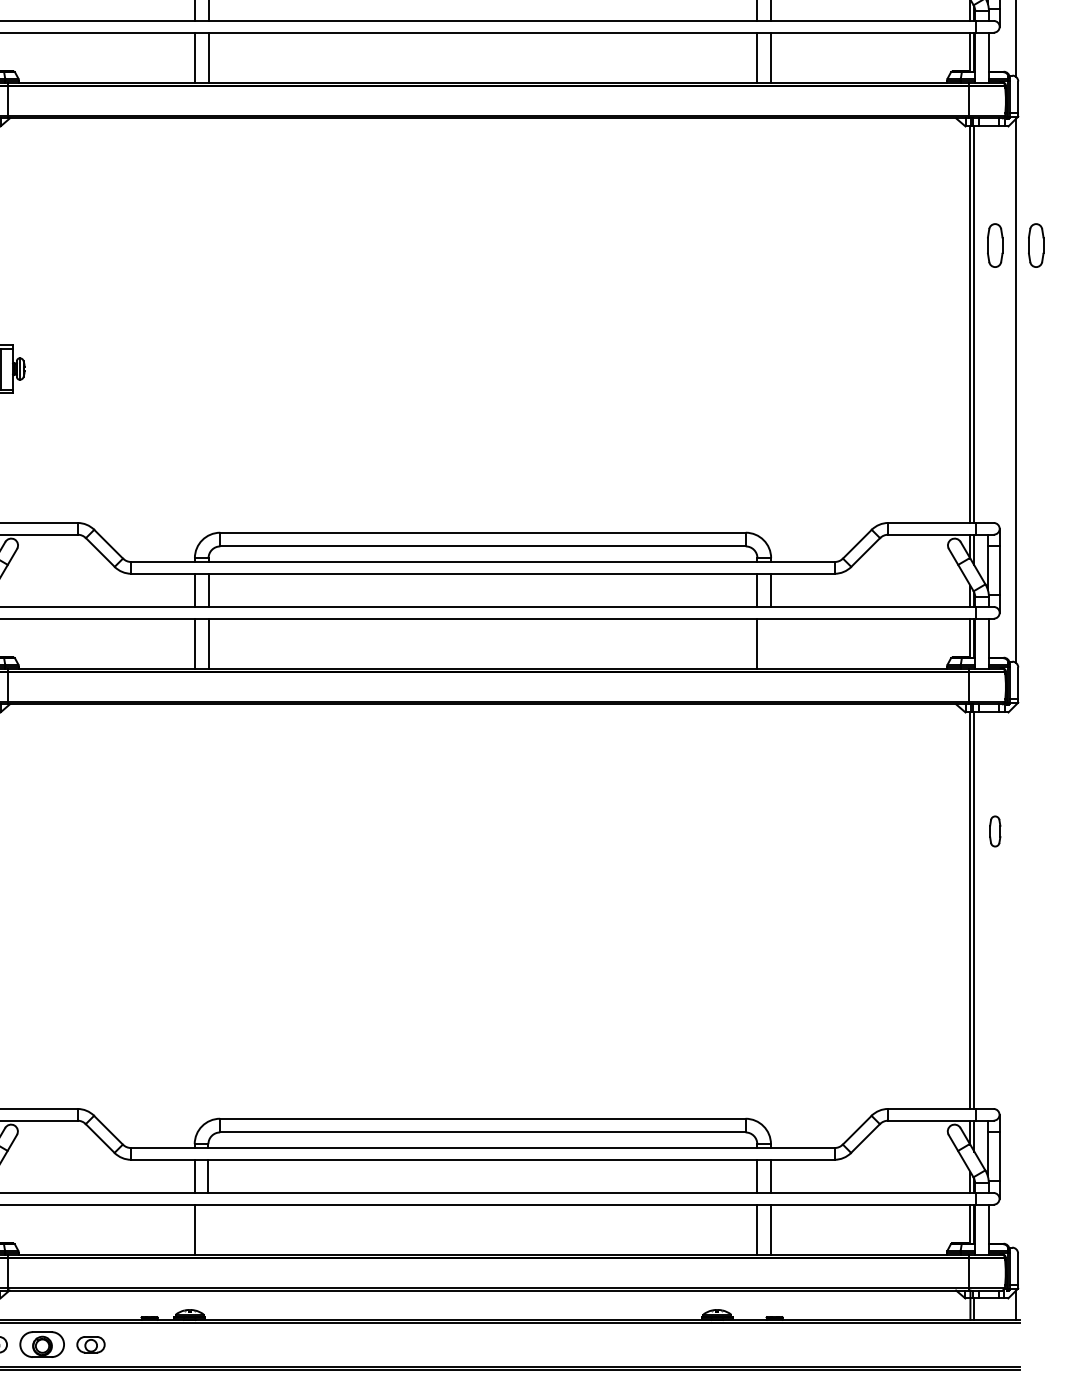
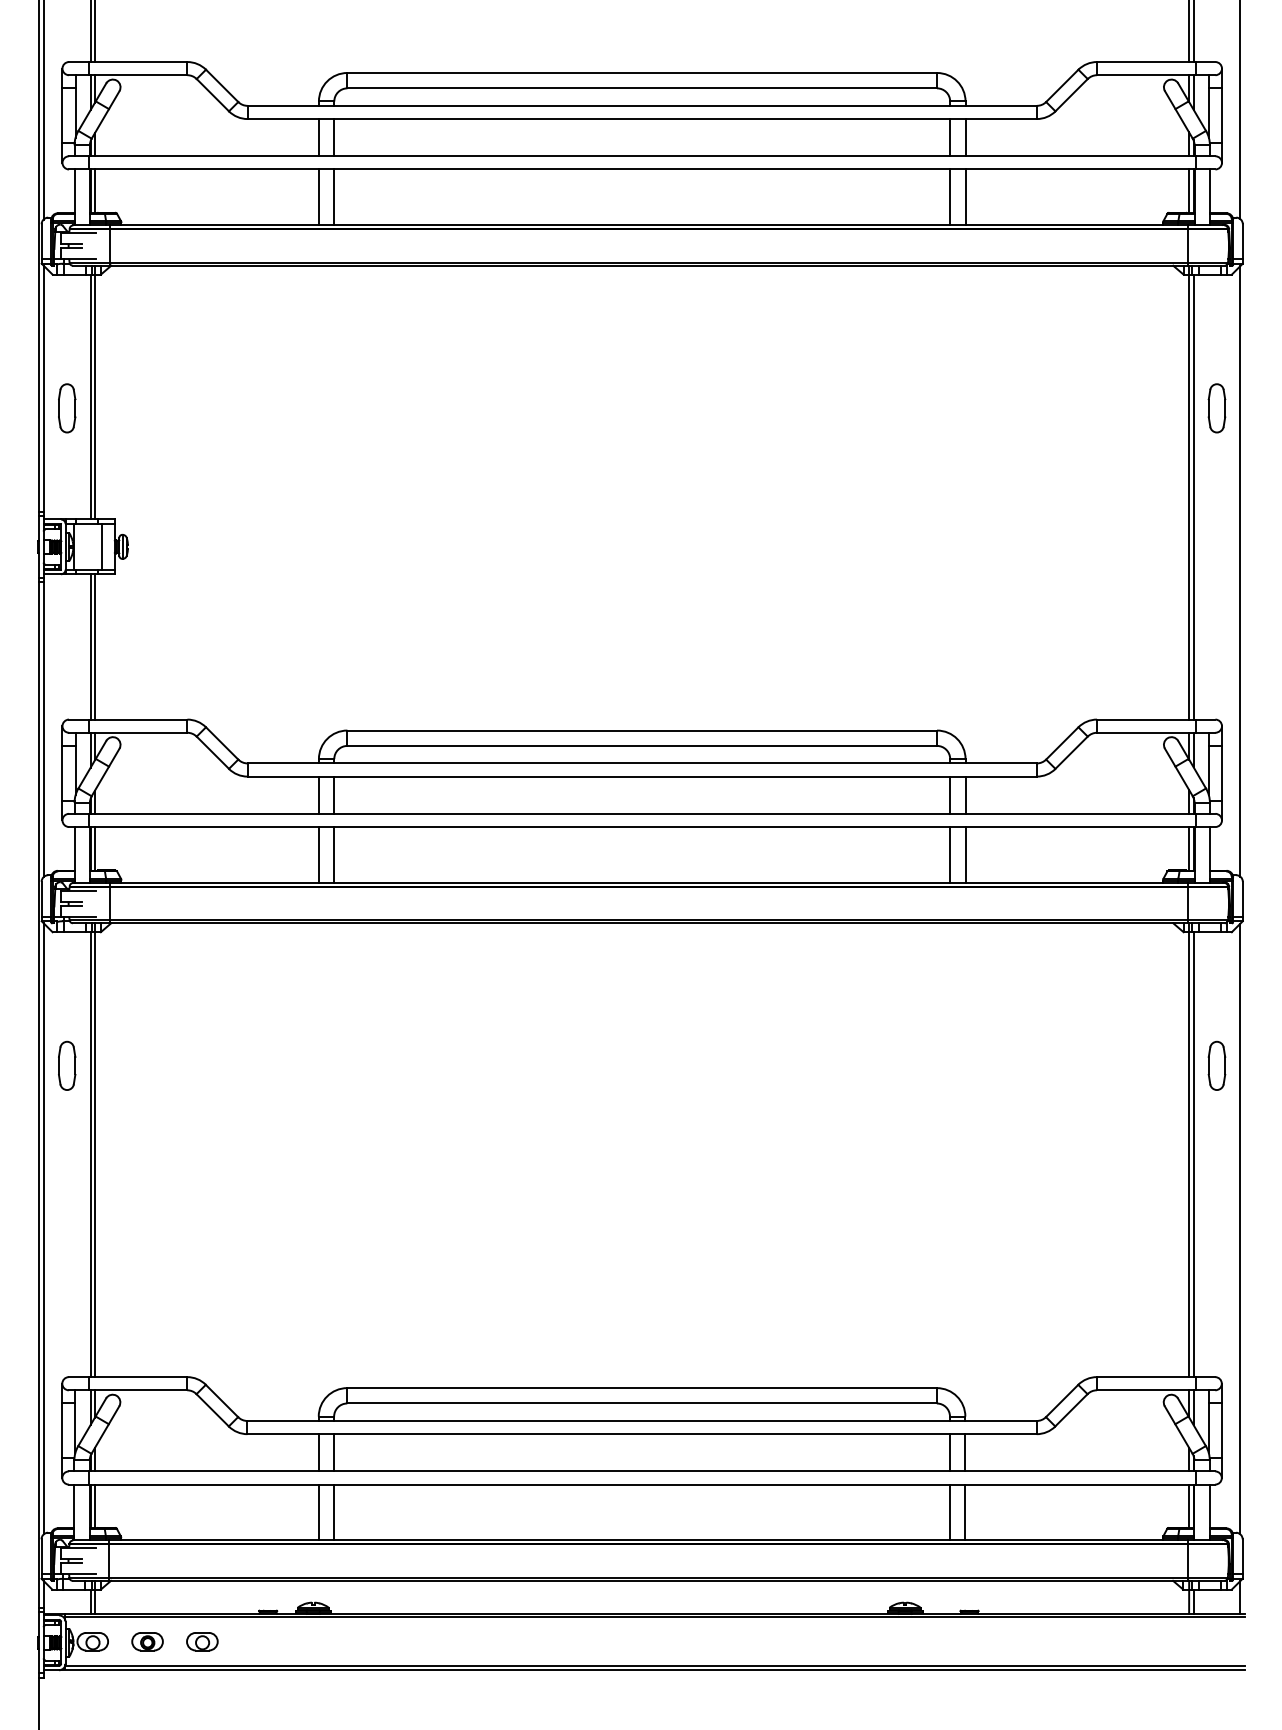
part: (1035, 245) -> (1262, 408), removed
line: (771, 643) -> (965, 854), added
part: (994, 831) -> (1216, 1065), size x1.43
line: (1016, 976) -> (1240, 1228), added
line: (208, 1229) -> (334, 1512), added
part: (42, 1344) -> (147, 1641), size x0.62

